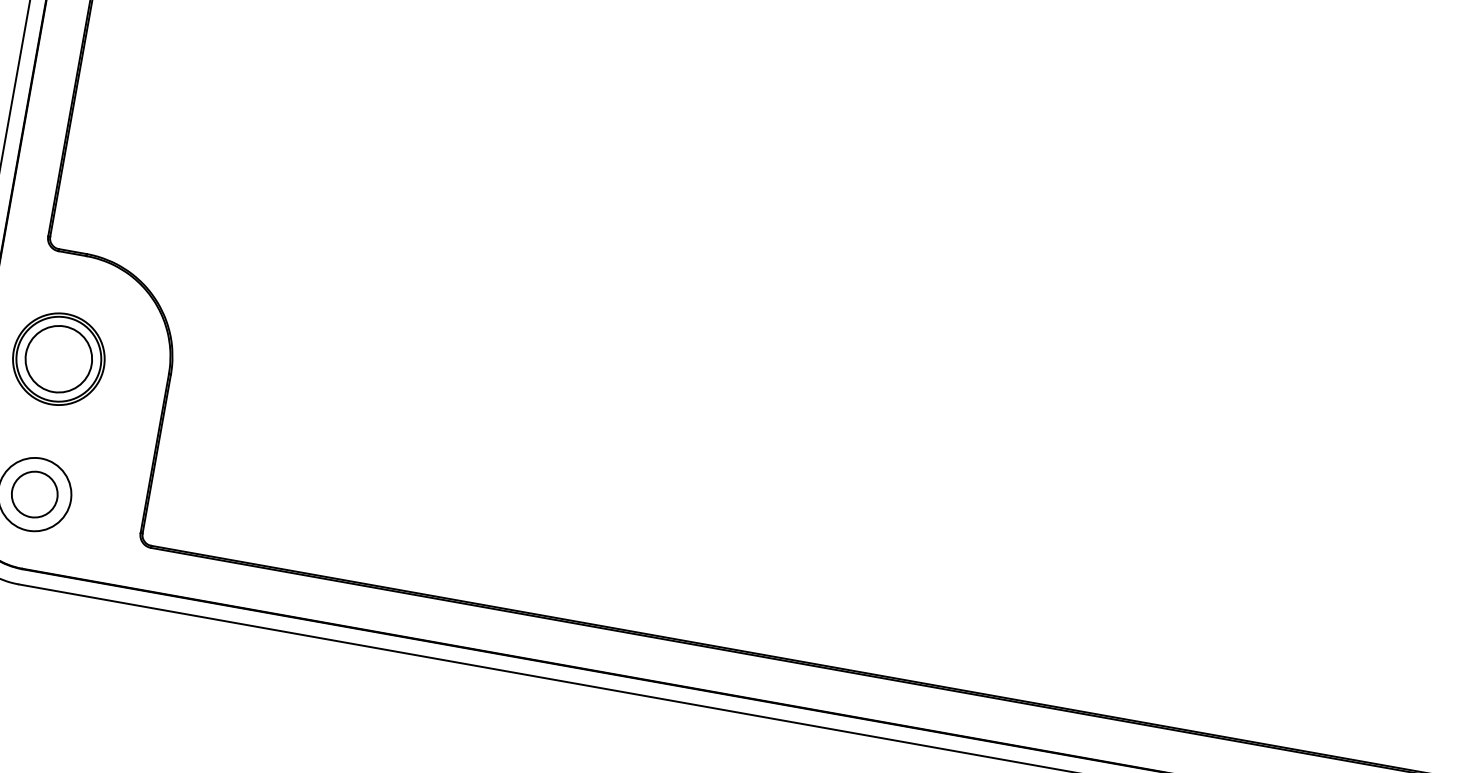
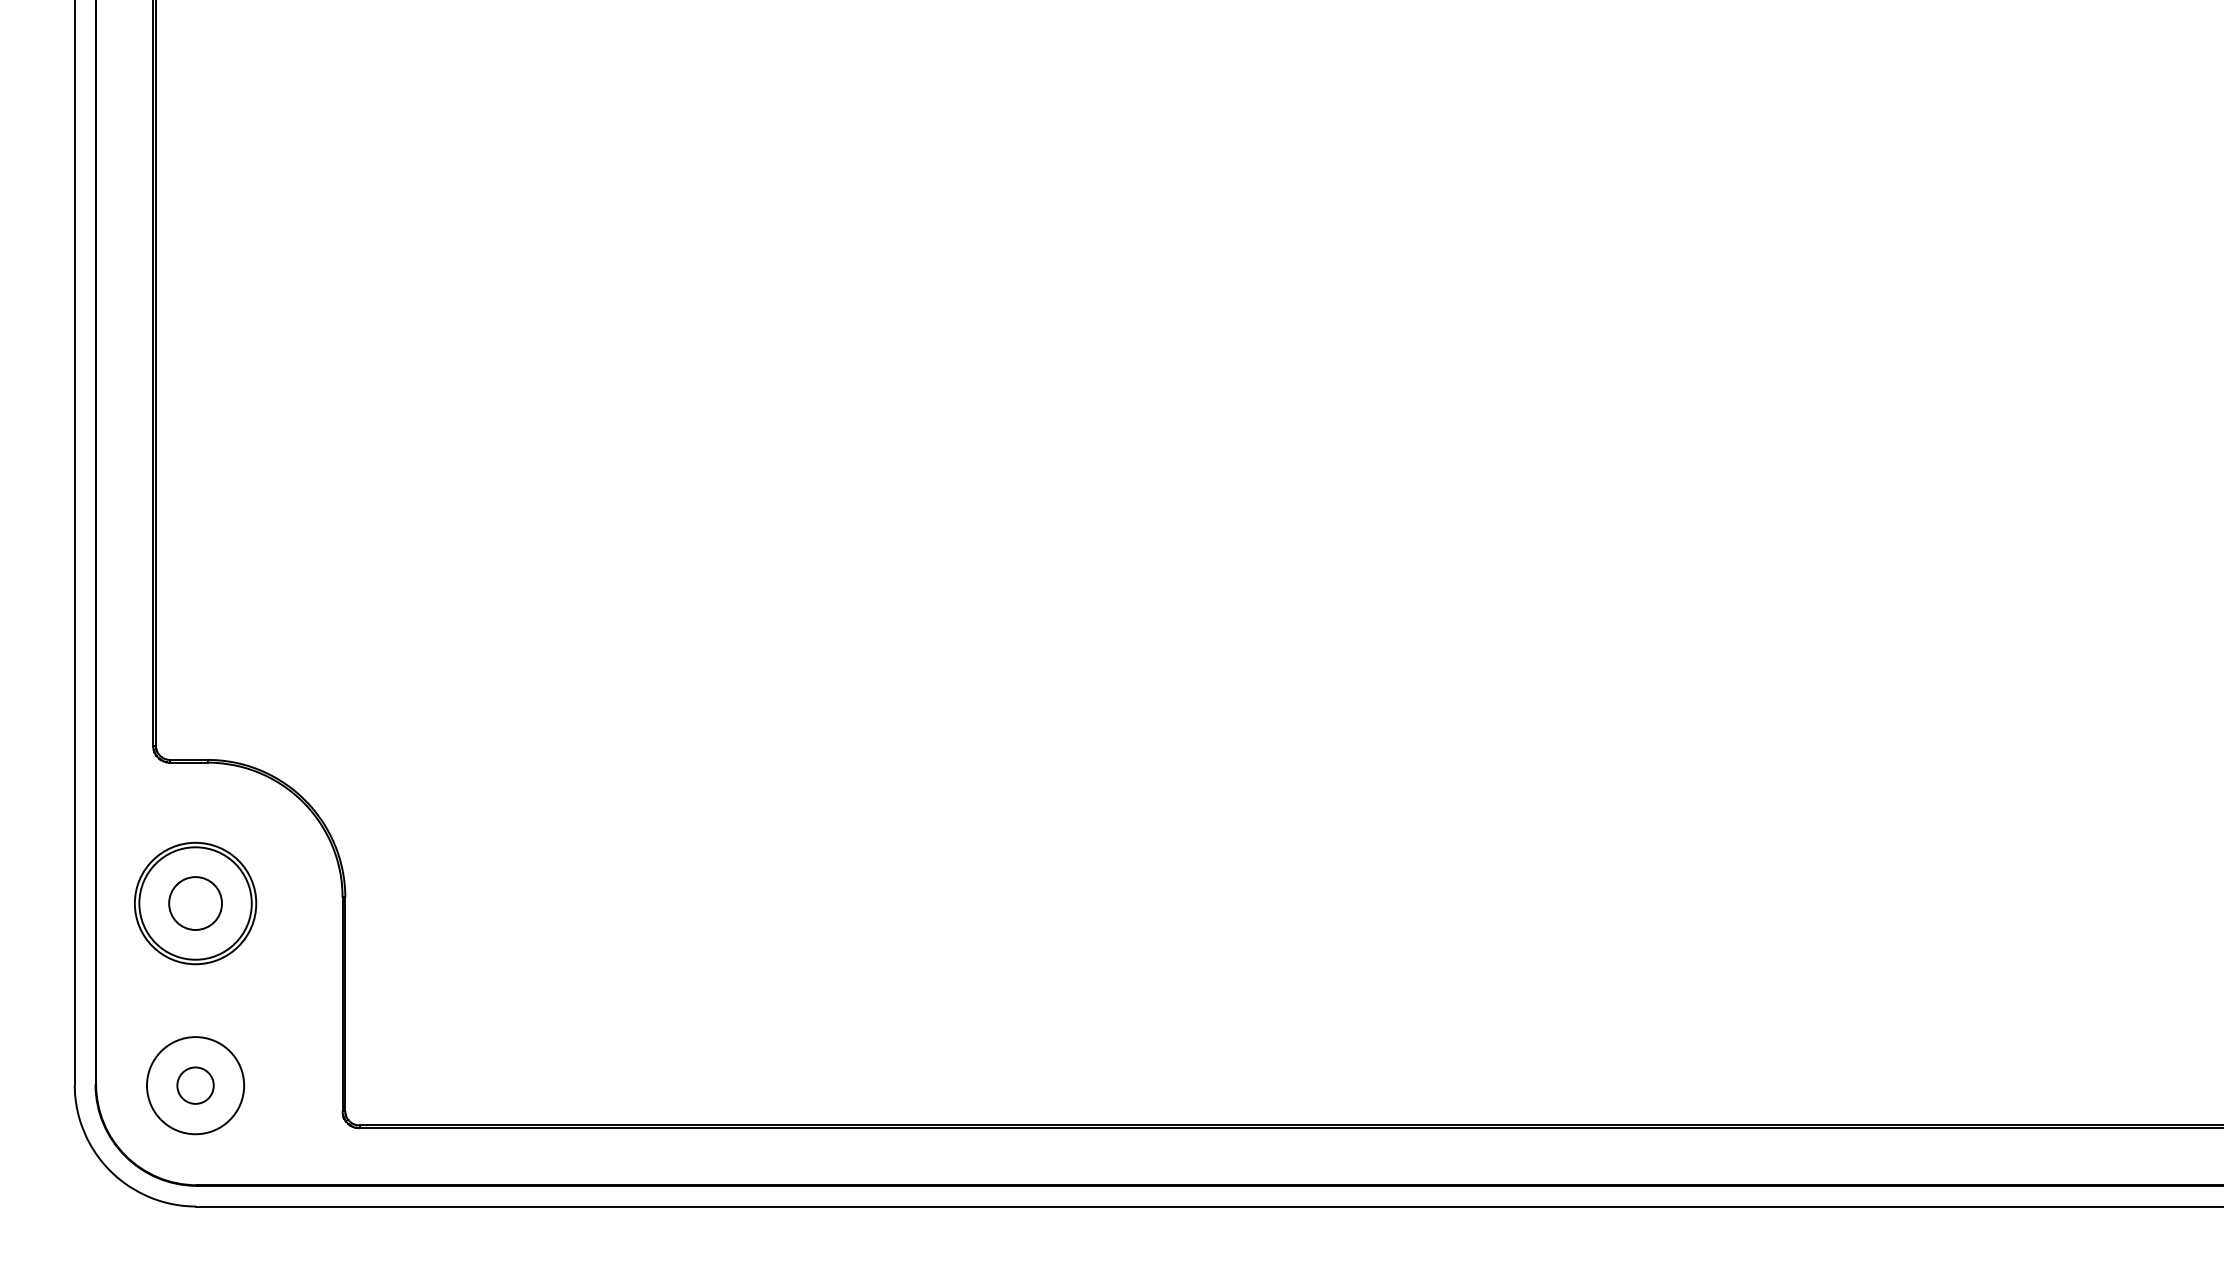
circle: (58, 359) -> (195, 903), size x0.6
circle: (34, 494) -> (195, 1085), size x0.6

